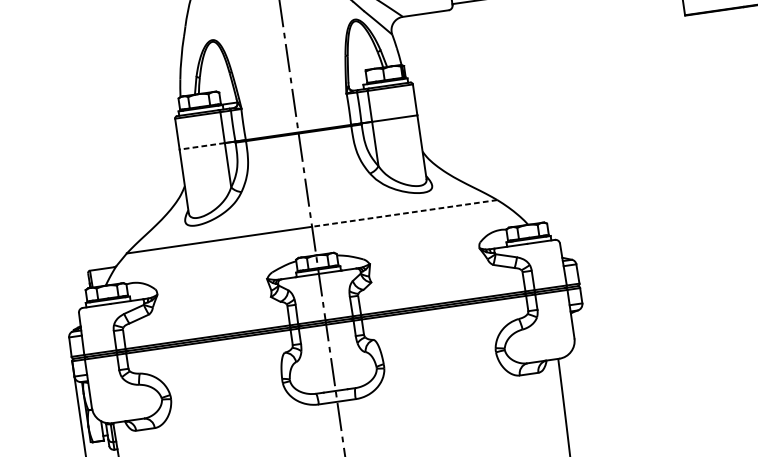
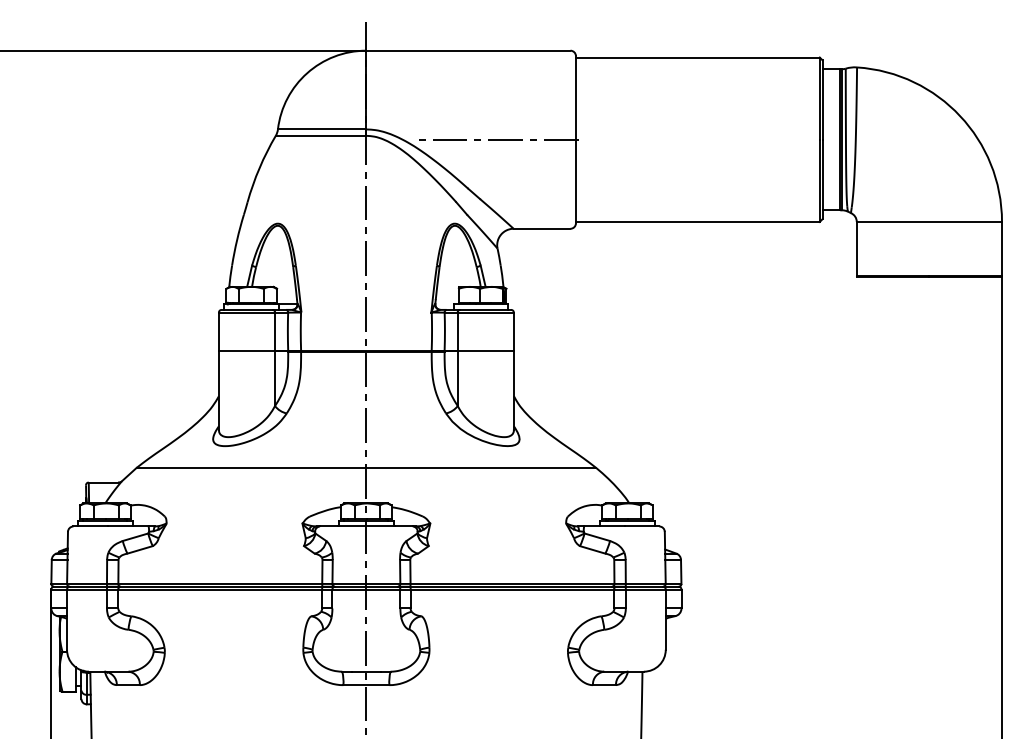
line: (201, 146) -> (246, 350), dashed -> solid
line: (404, 213) -> (481, 468), dashed -> solid

